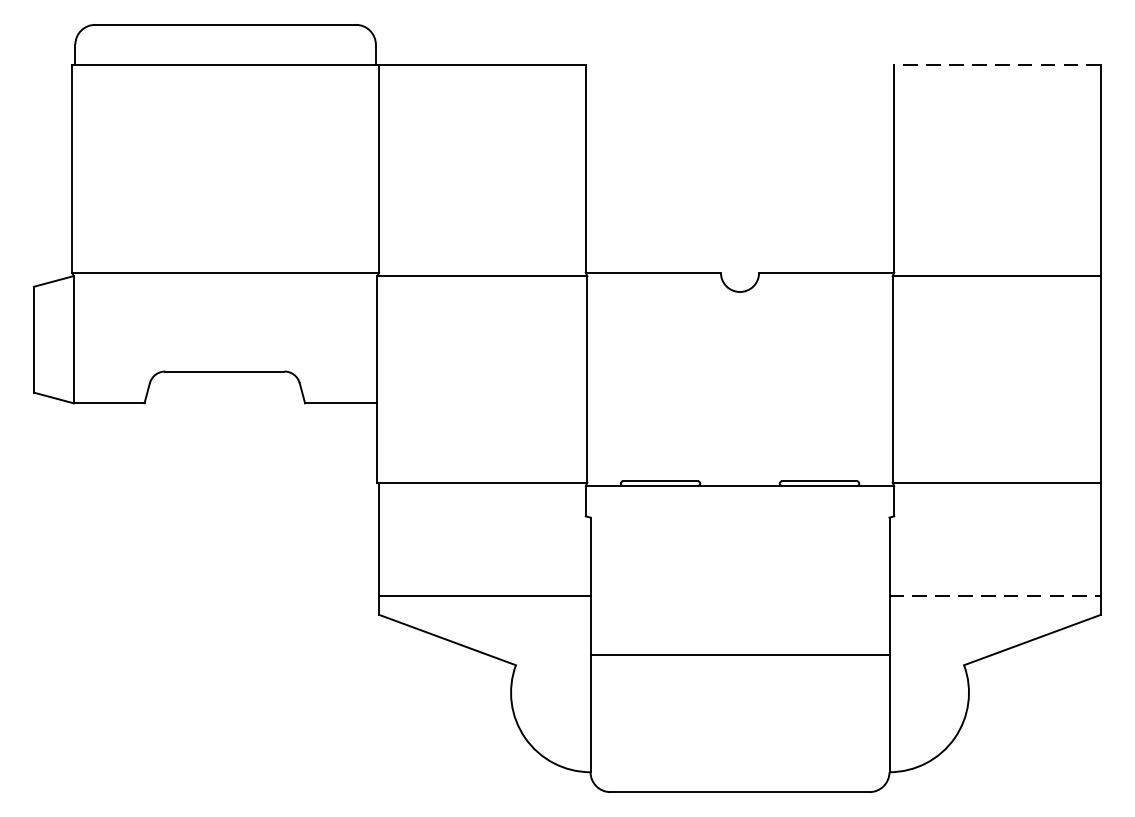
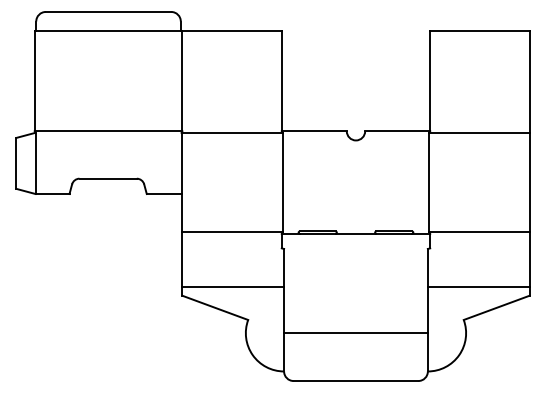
line: (996, 65) -> (479, 31), dashed -> solid
line: (994, 595) -> (478, 286), dashed -> solid
line: (739, 655) -> (355, 333), moved

